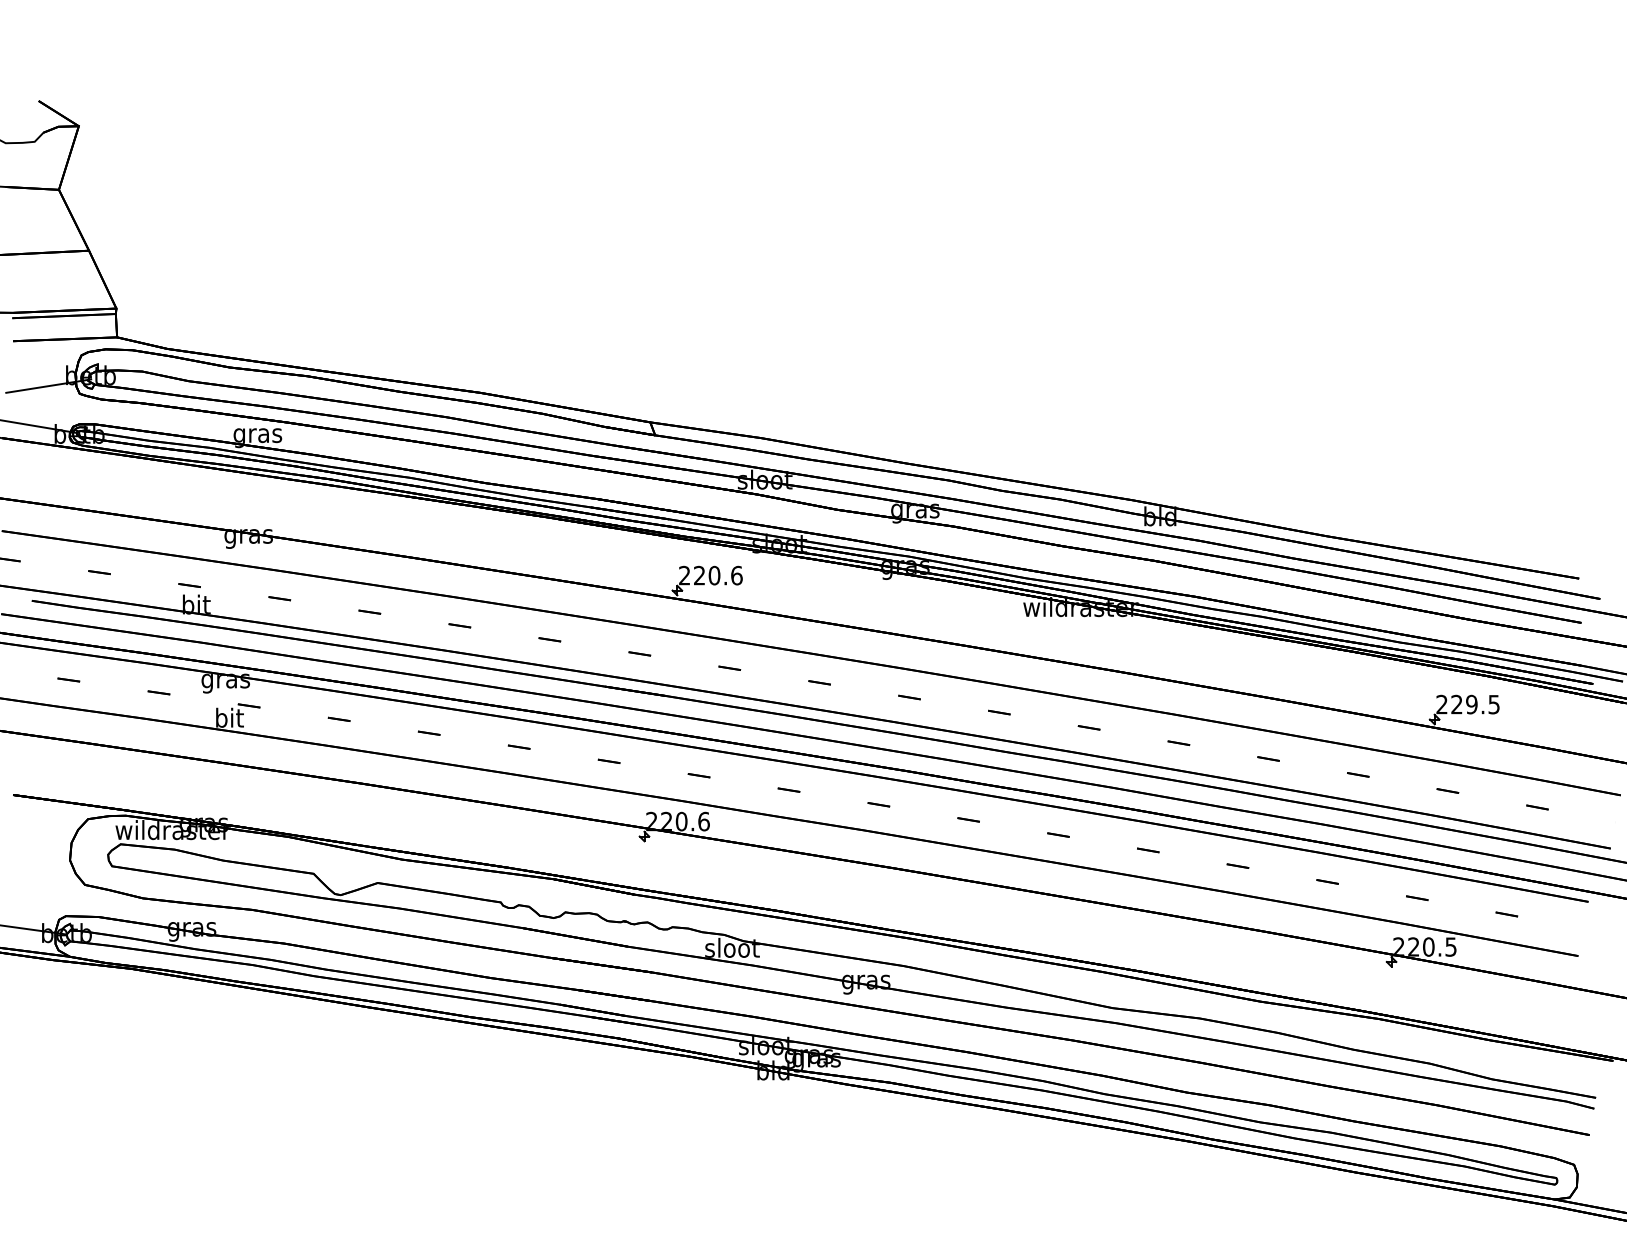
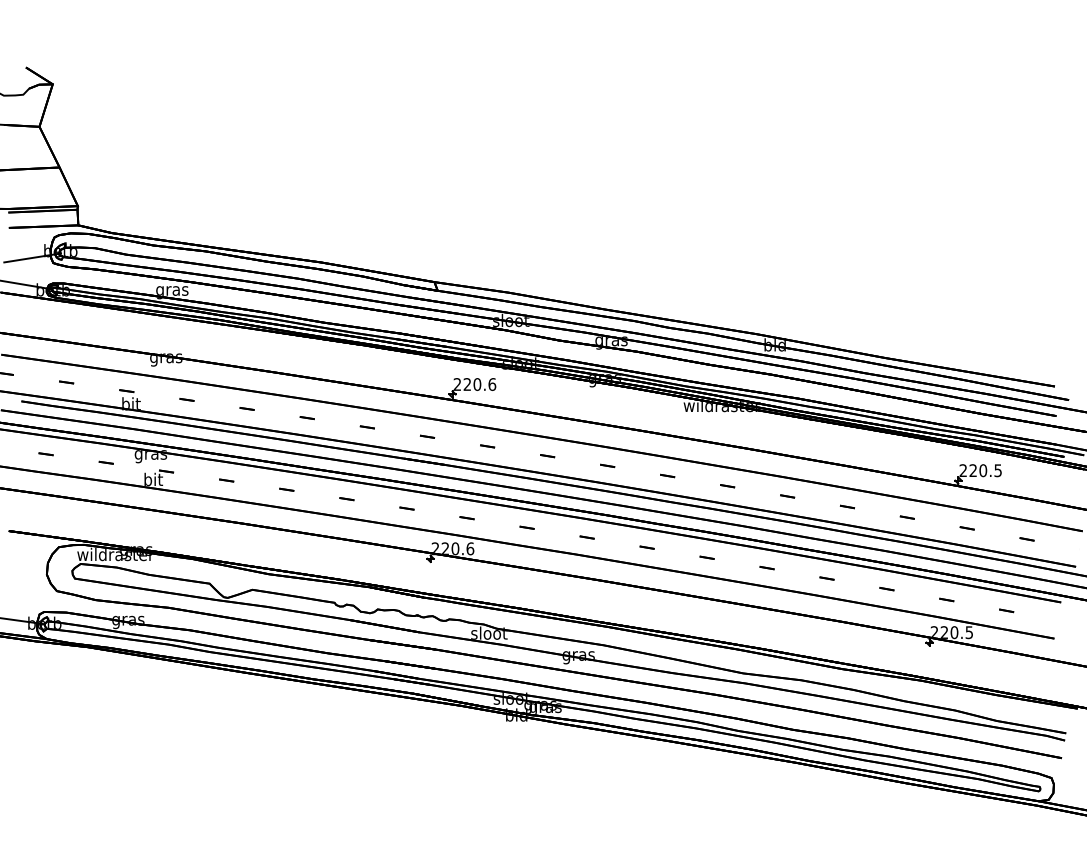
text: (1470, 704) -> (982, 470), 229.5 -> 220.5

